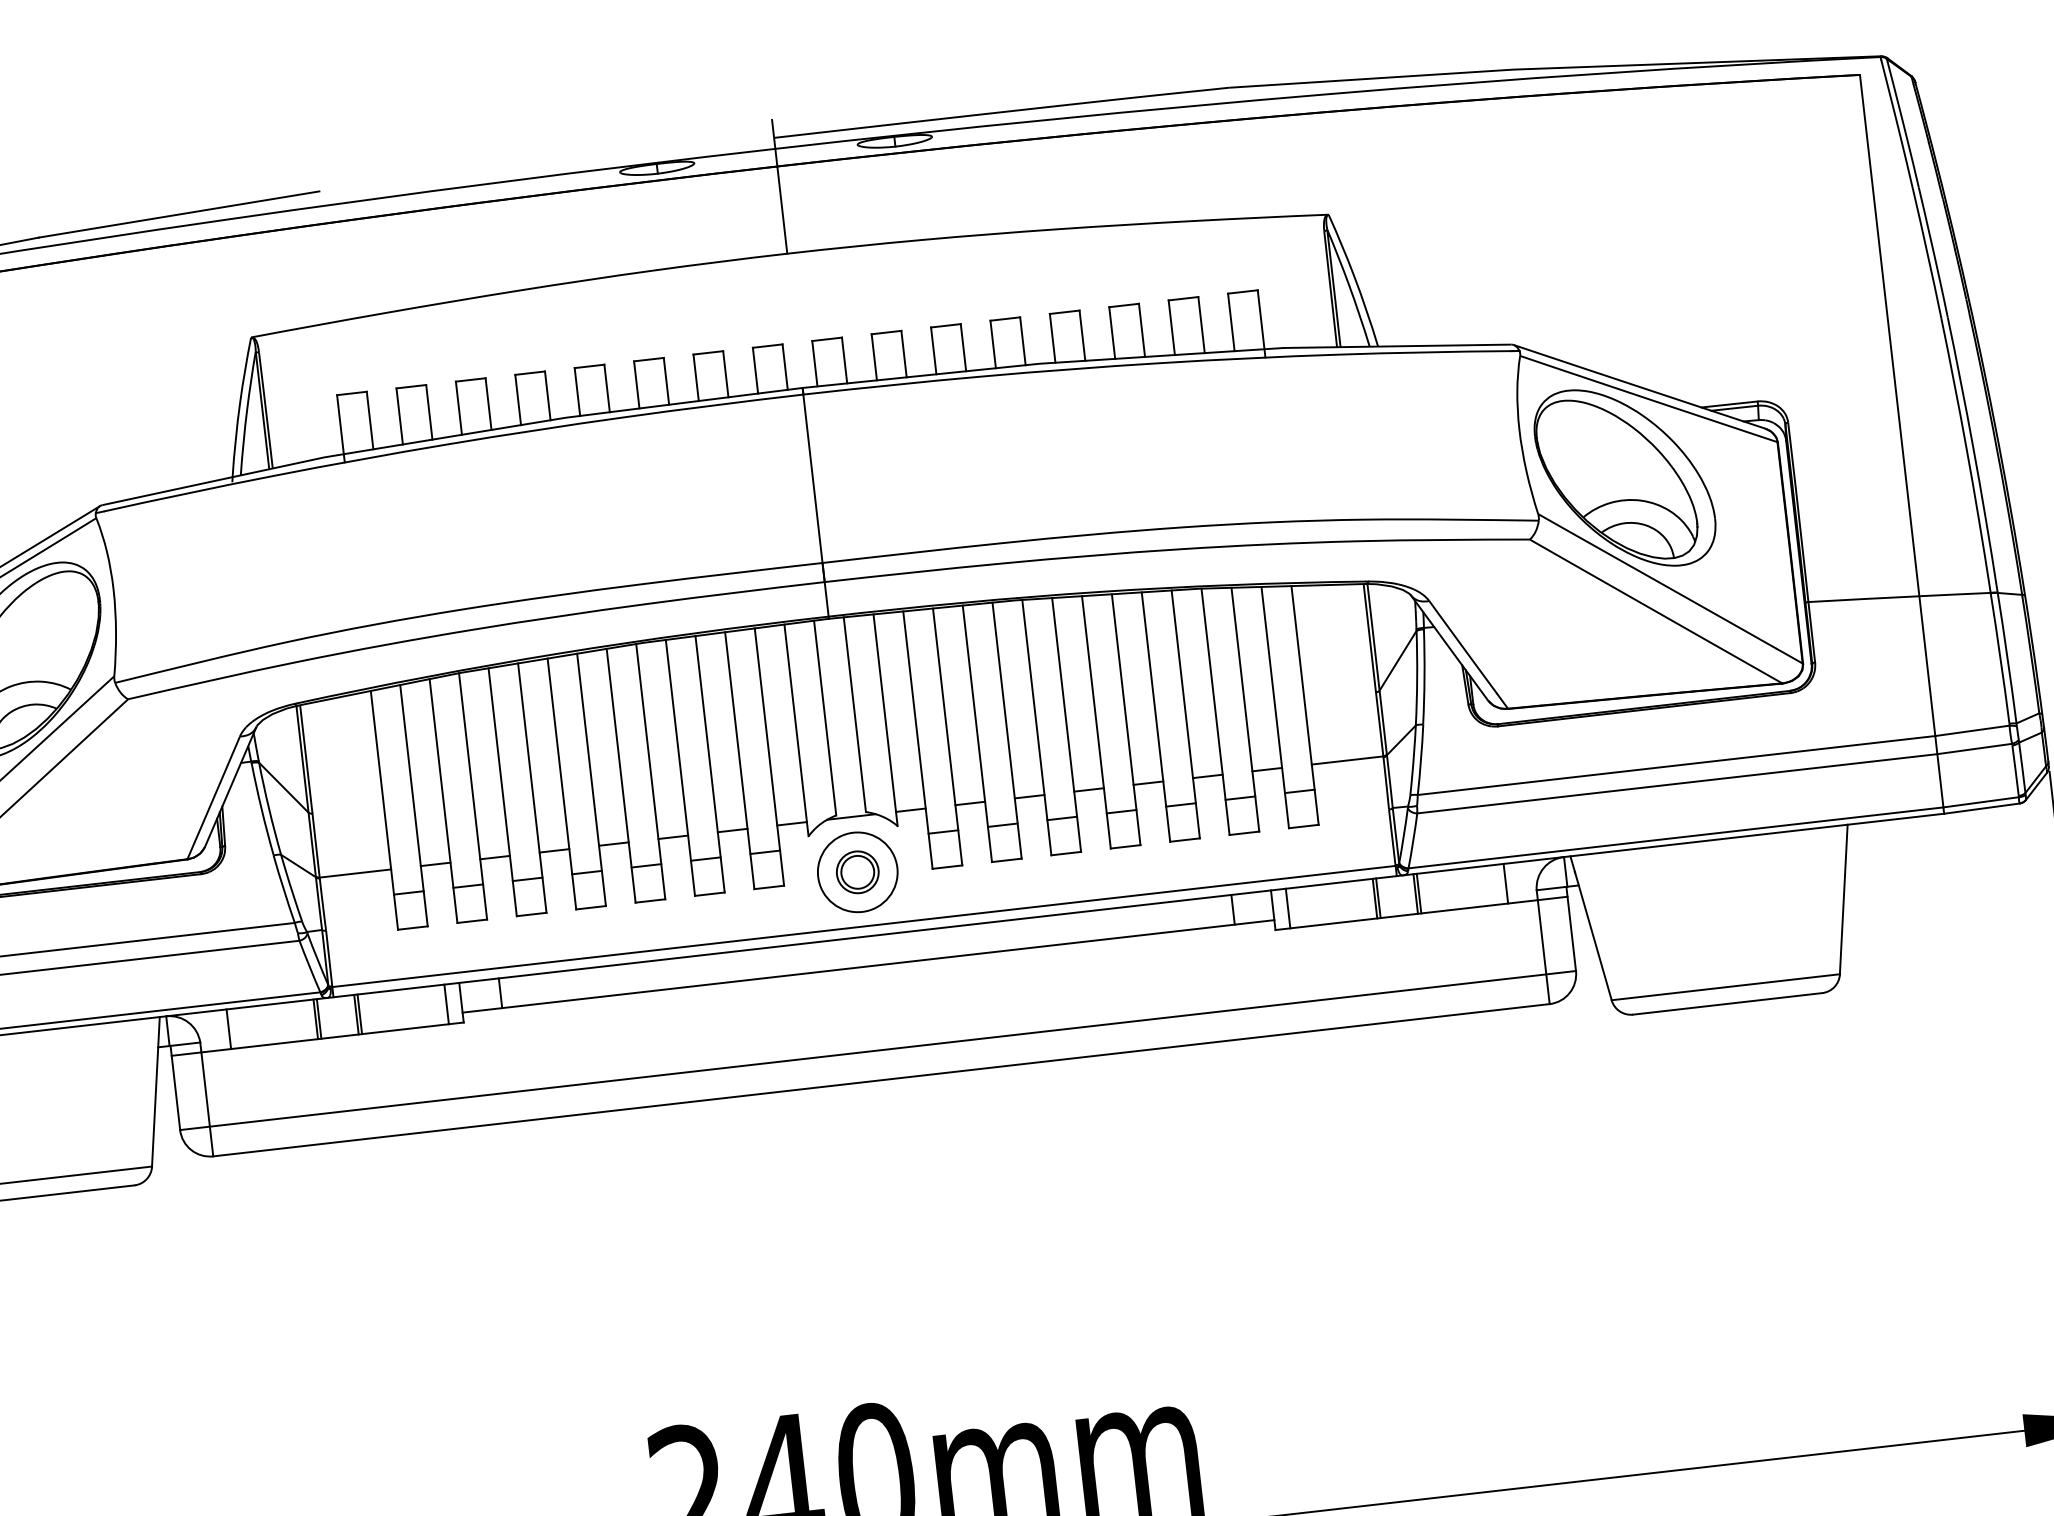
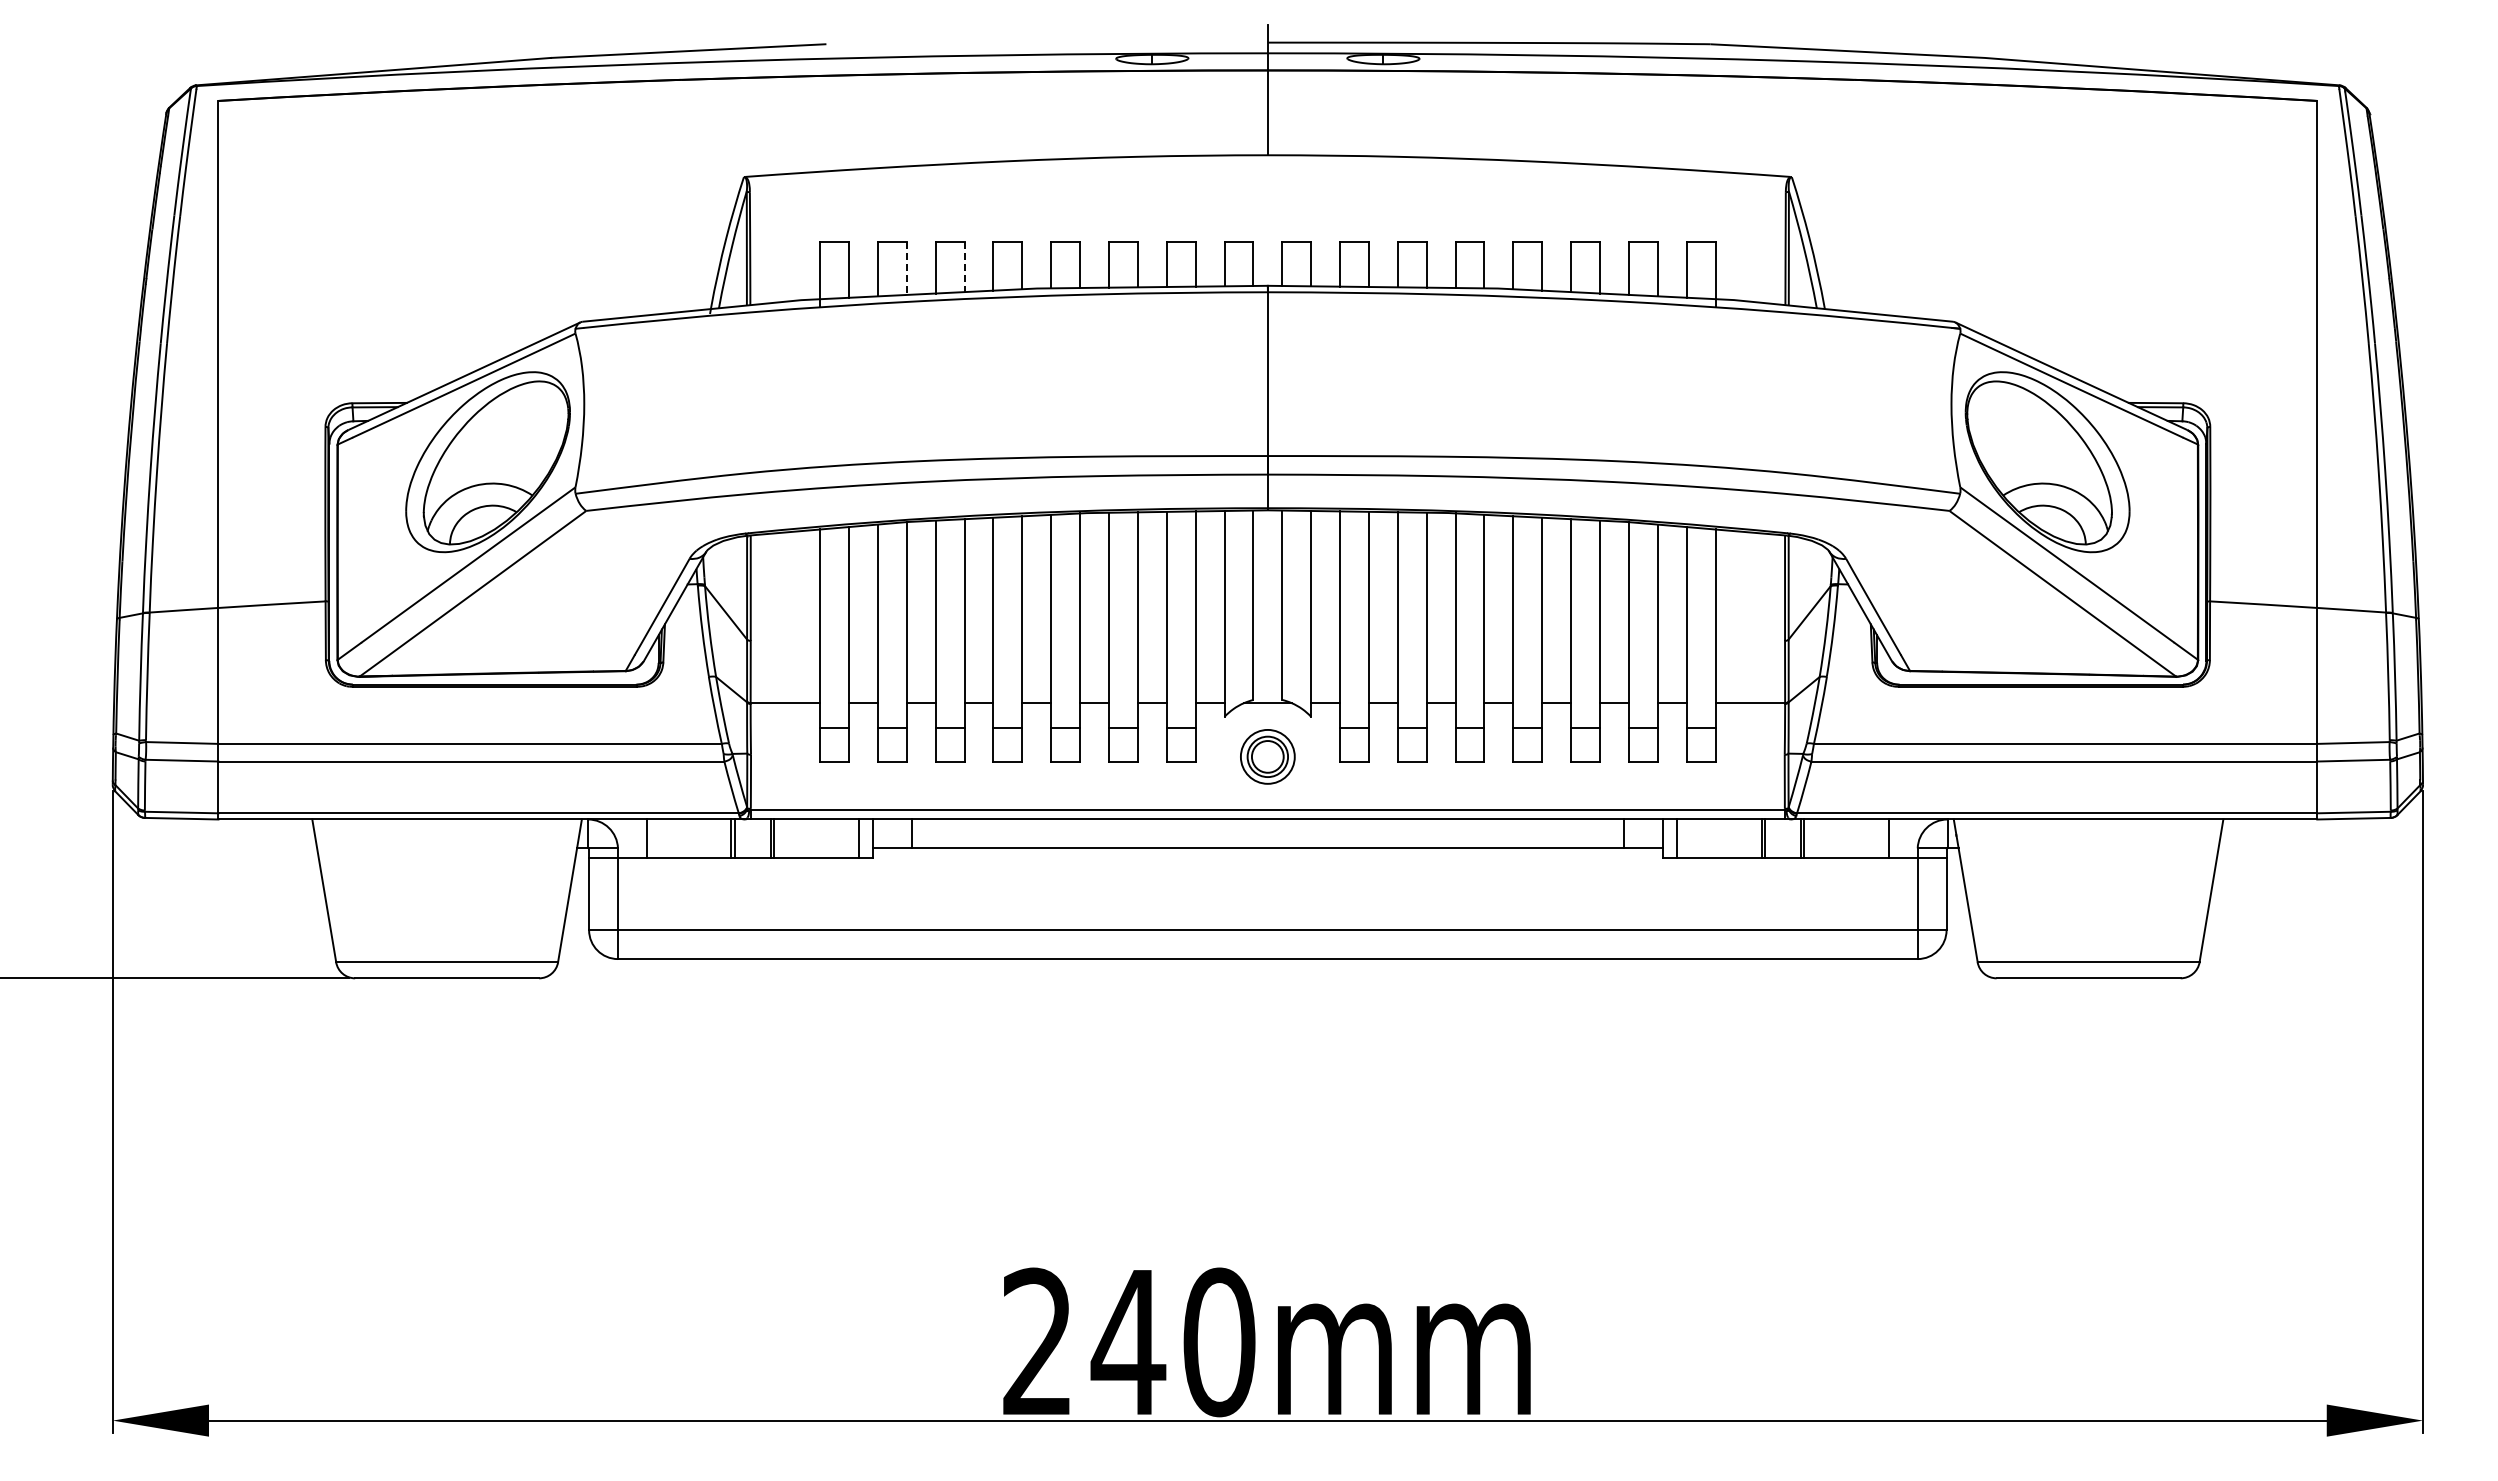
line: (488, 404) -> (964, 267), solid -> dashed
line: (429, 412) -> (906, 268), solid -> dashed
circle: (857, 871) -> (1267, 756), size x0.7

